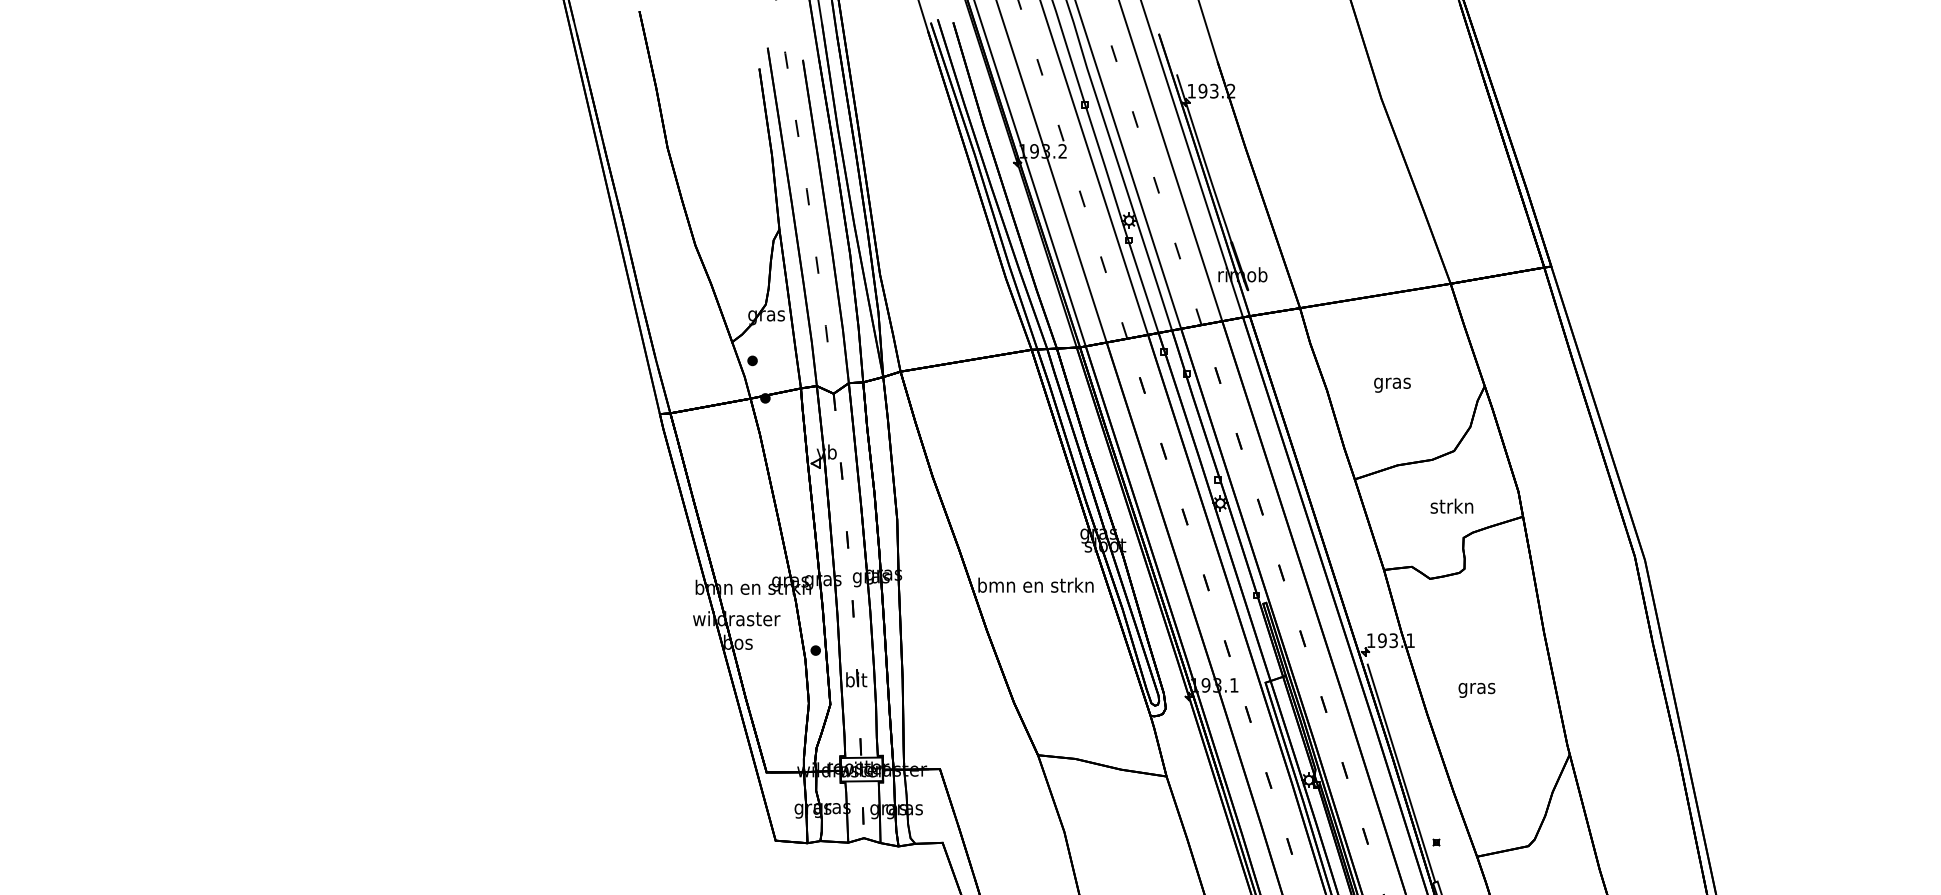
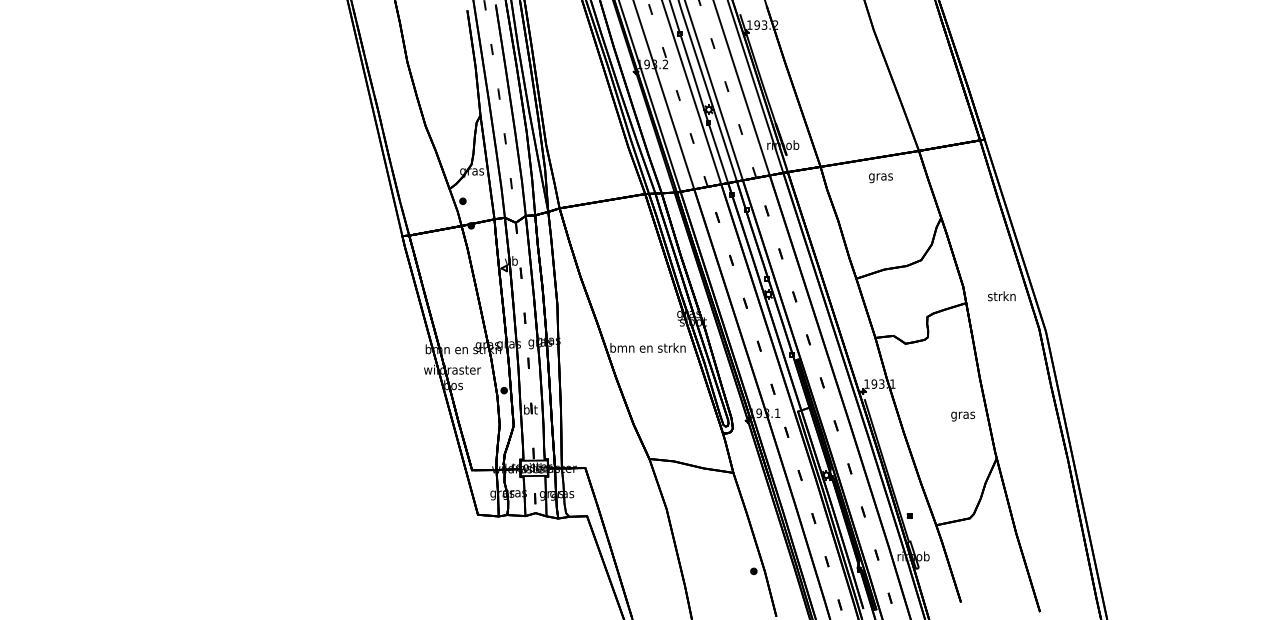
text: (1391, 385) -> (880, 178), moved
text: (1451, 506) -> (1001, 296), moved
text: (1477, 690) -> (963, 416), moved

